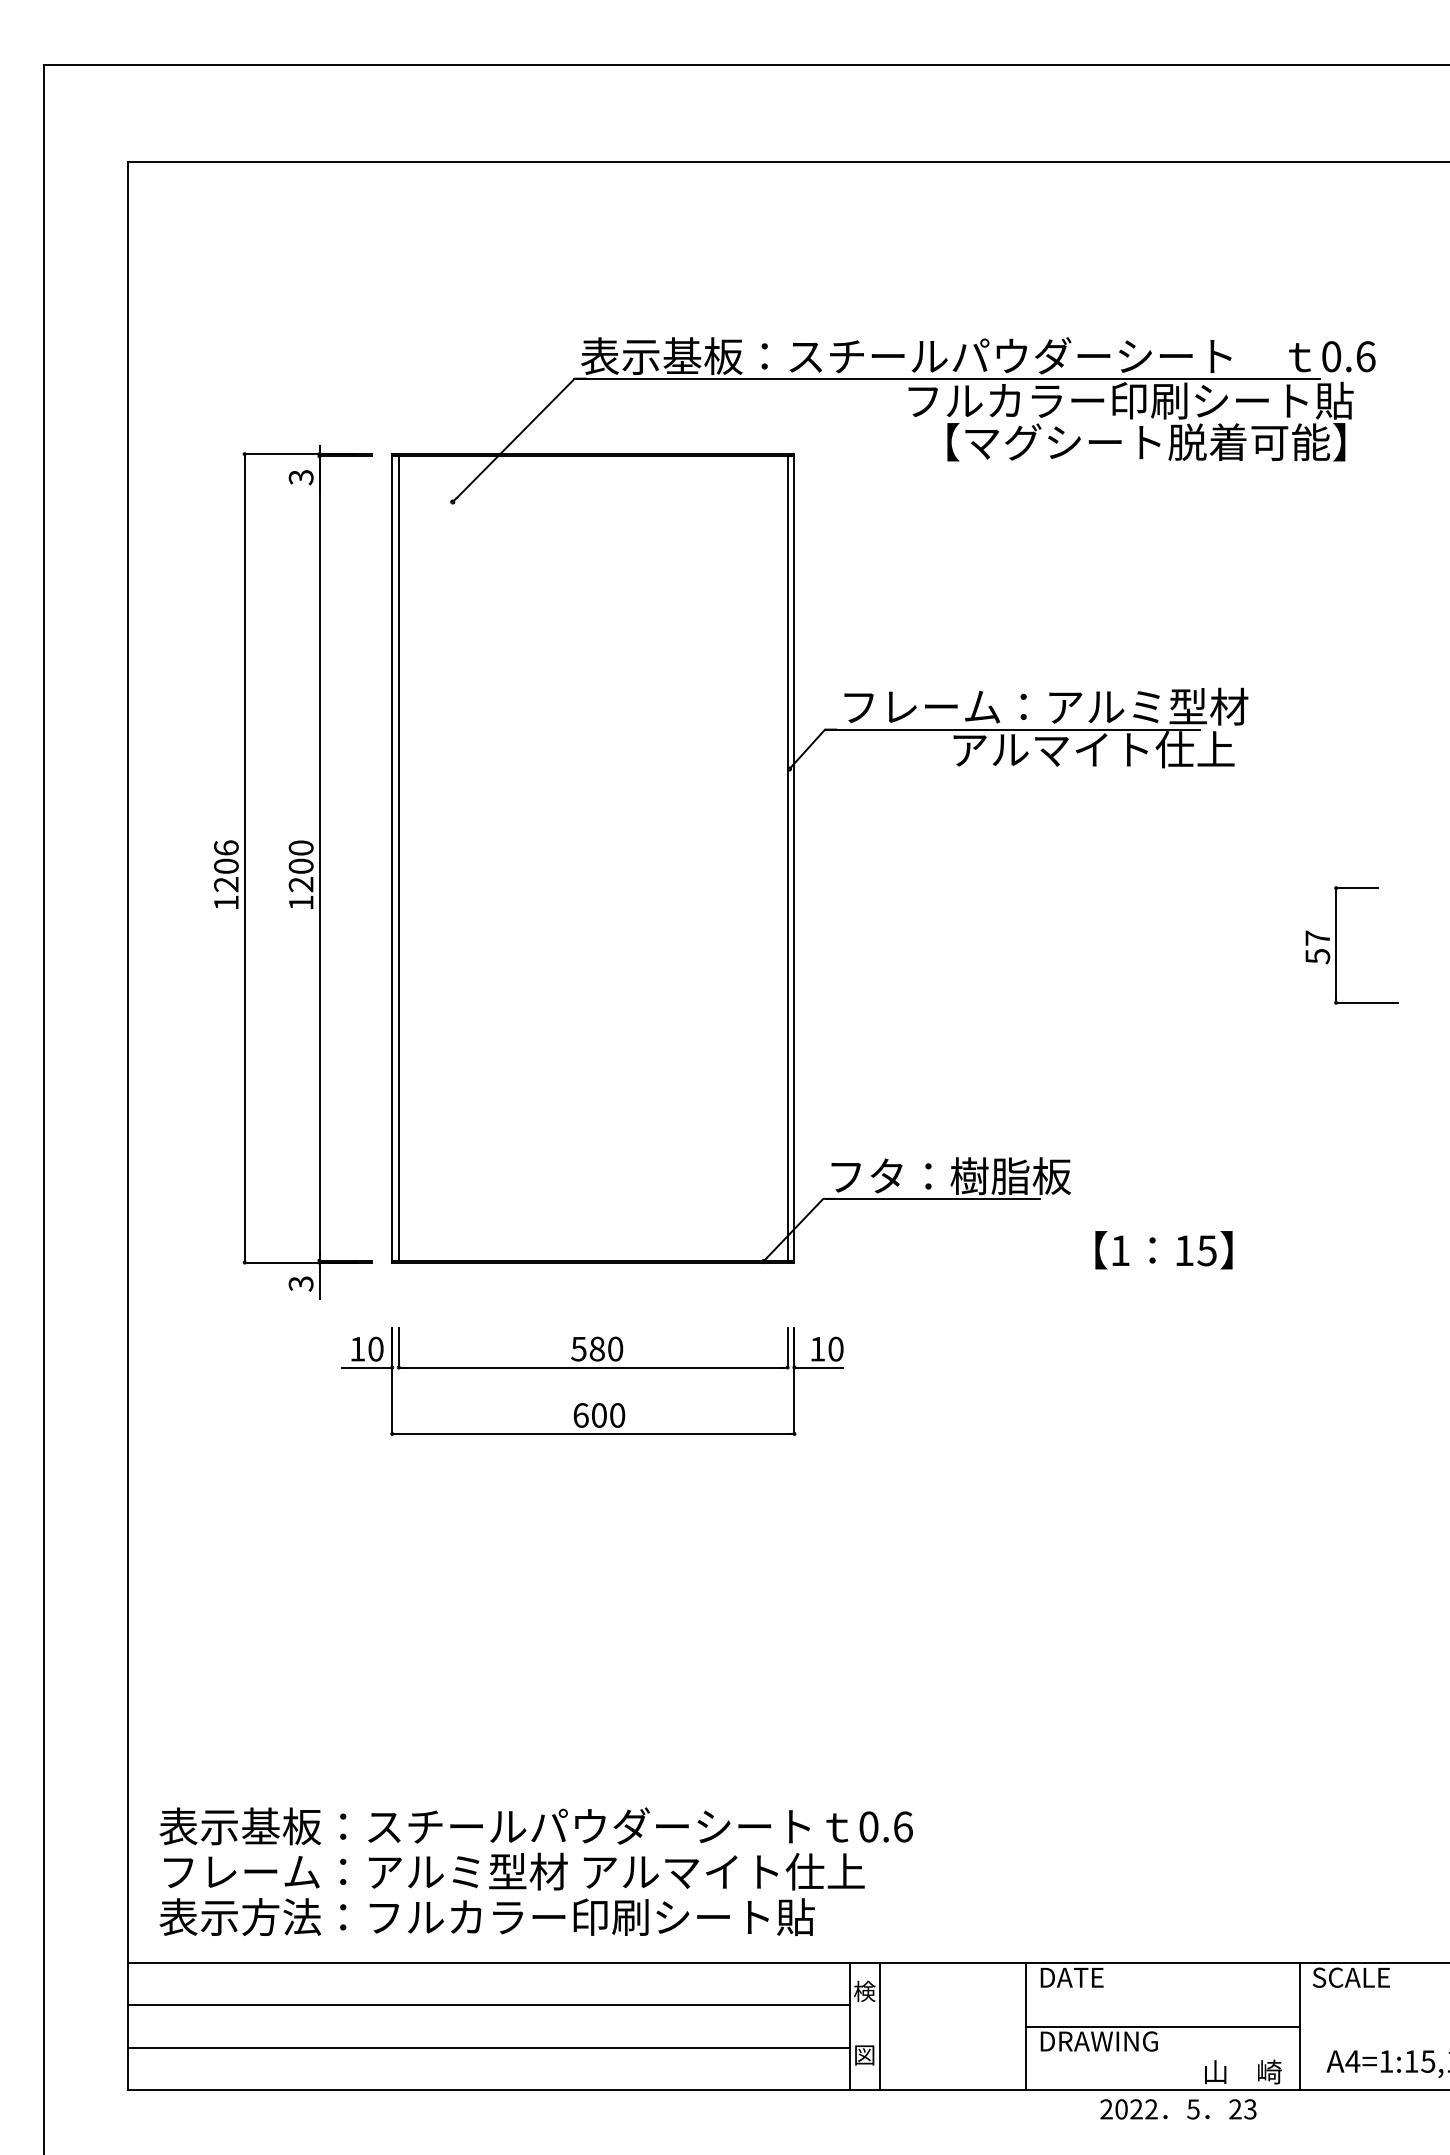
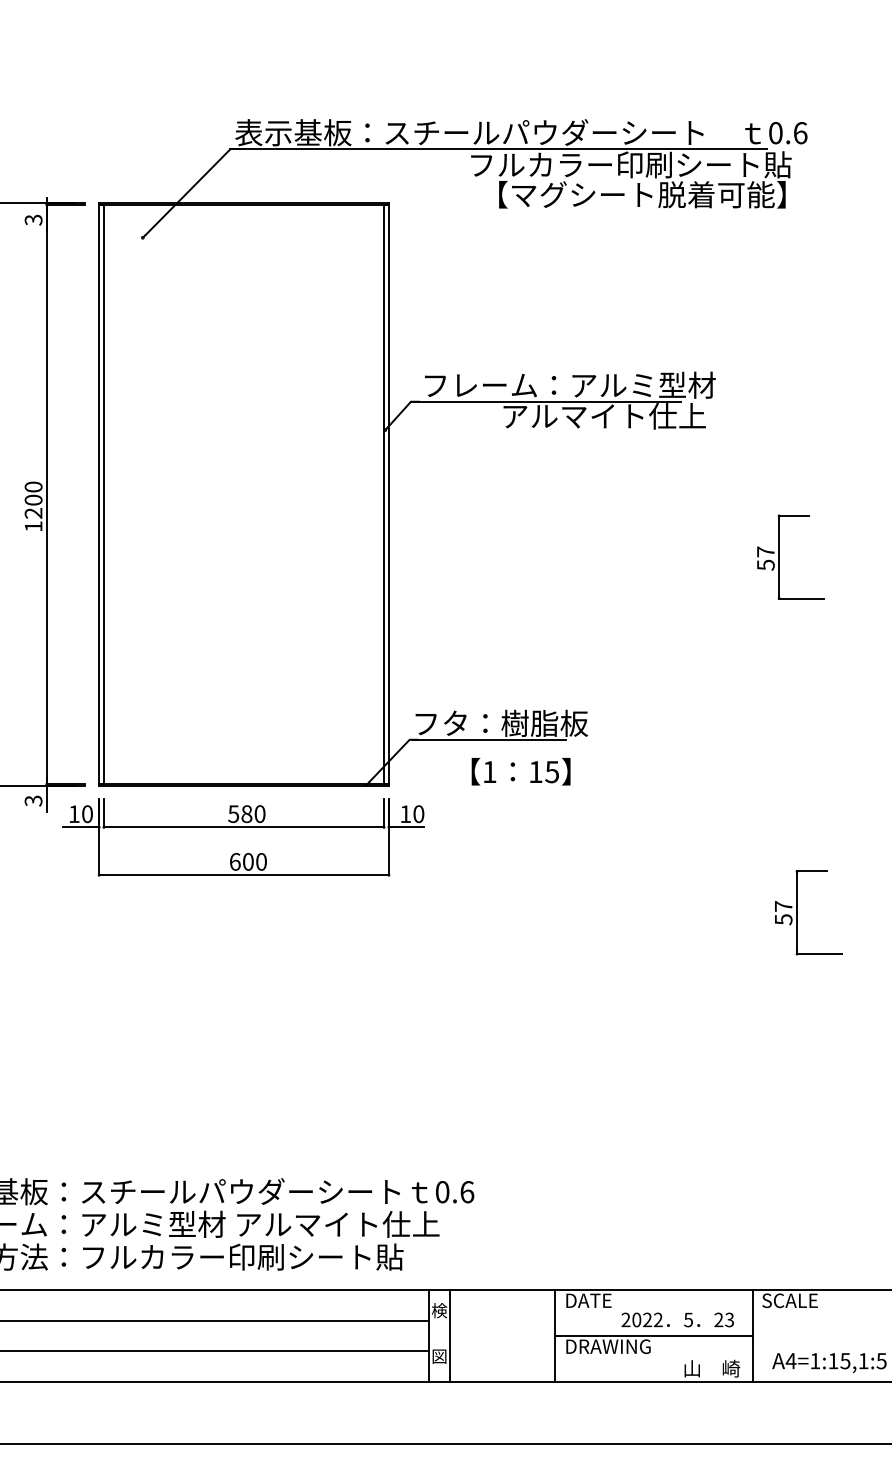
text: (1163, 1250) -> (520, 771), moved
part: (592, 1368) -> (243, 828), moved
part: (1361, 1438) -> (797, 912), added
text: (1178, 2109) -> (677, 1320), moved

